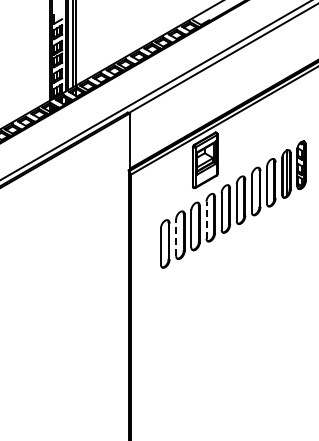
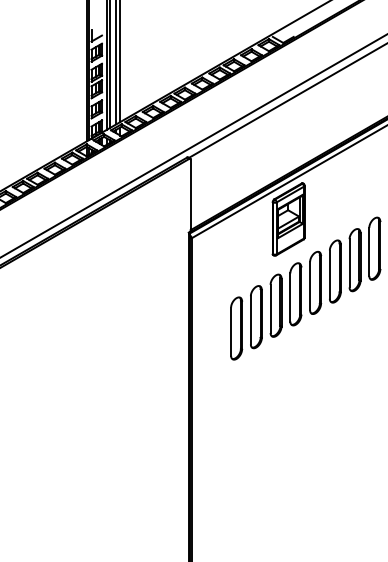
line: (206, 219) -> (290, 296), dashed -> solid
line: (176, 237) -> (251, 320), dashed -> solid

